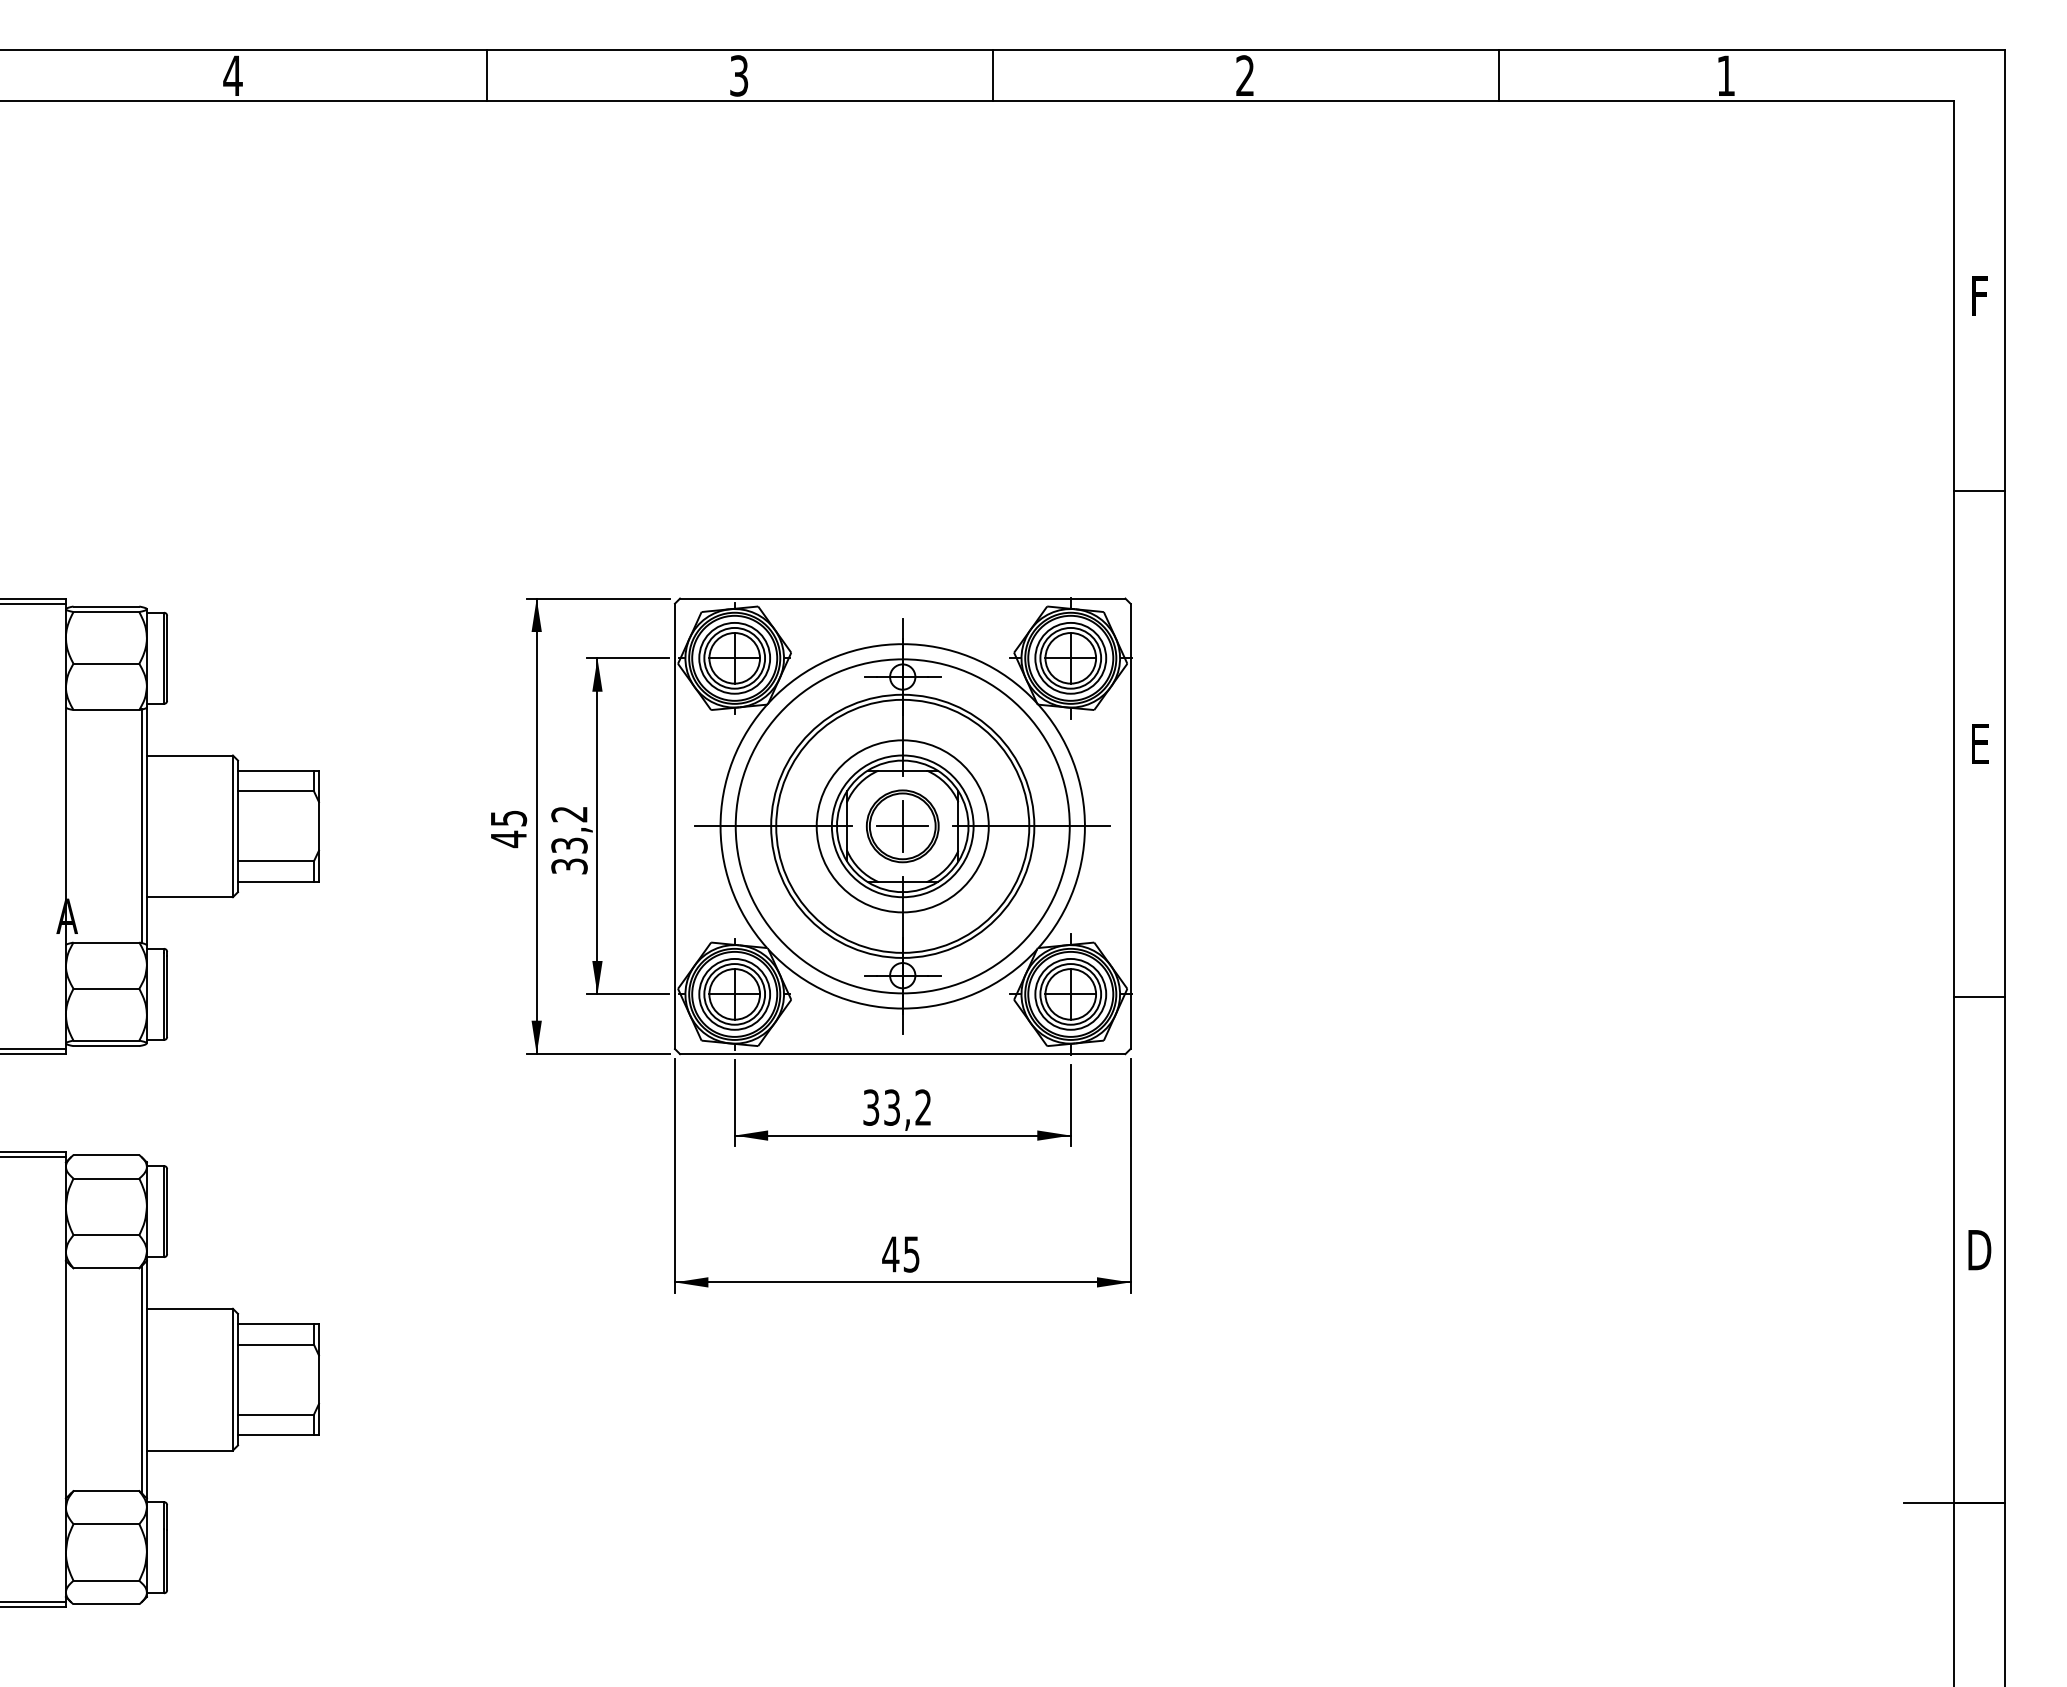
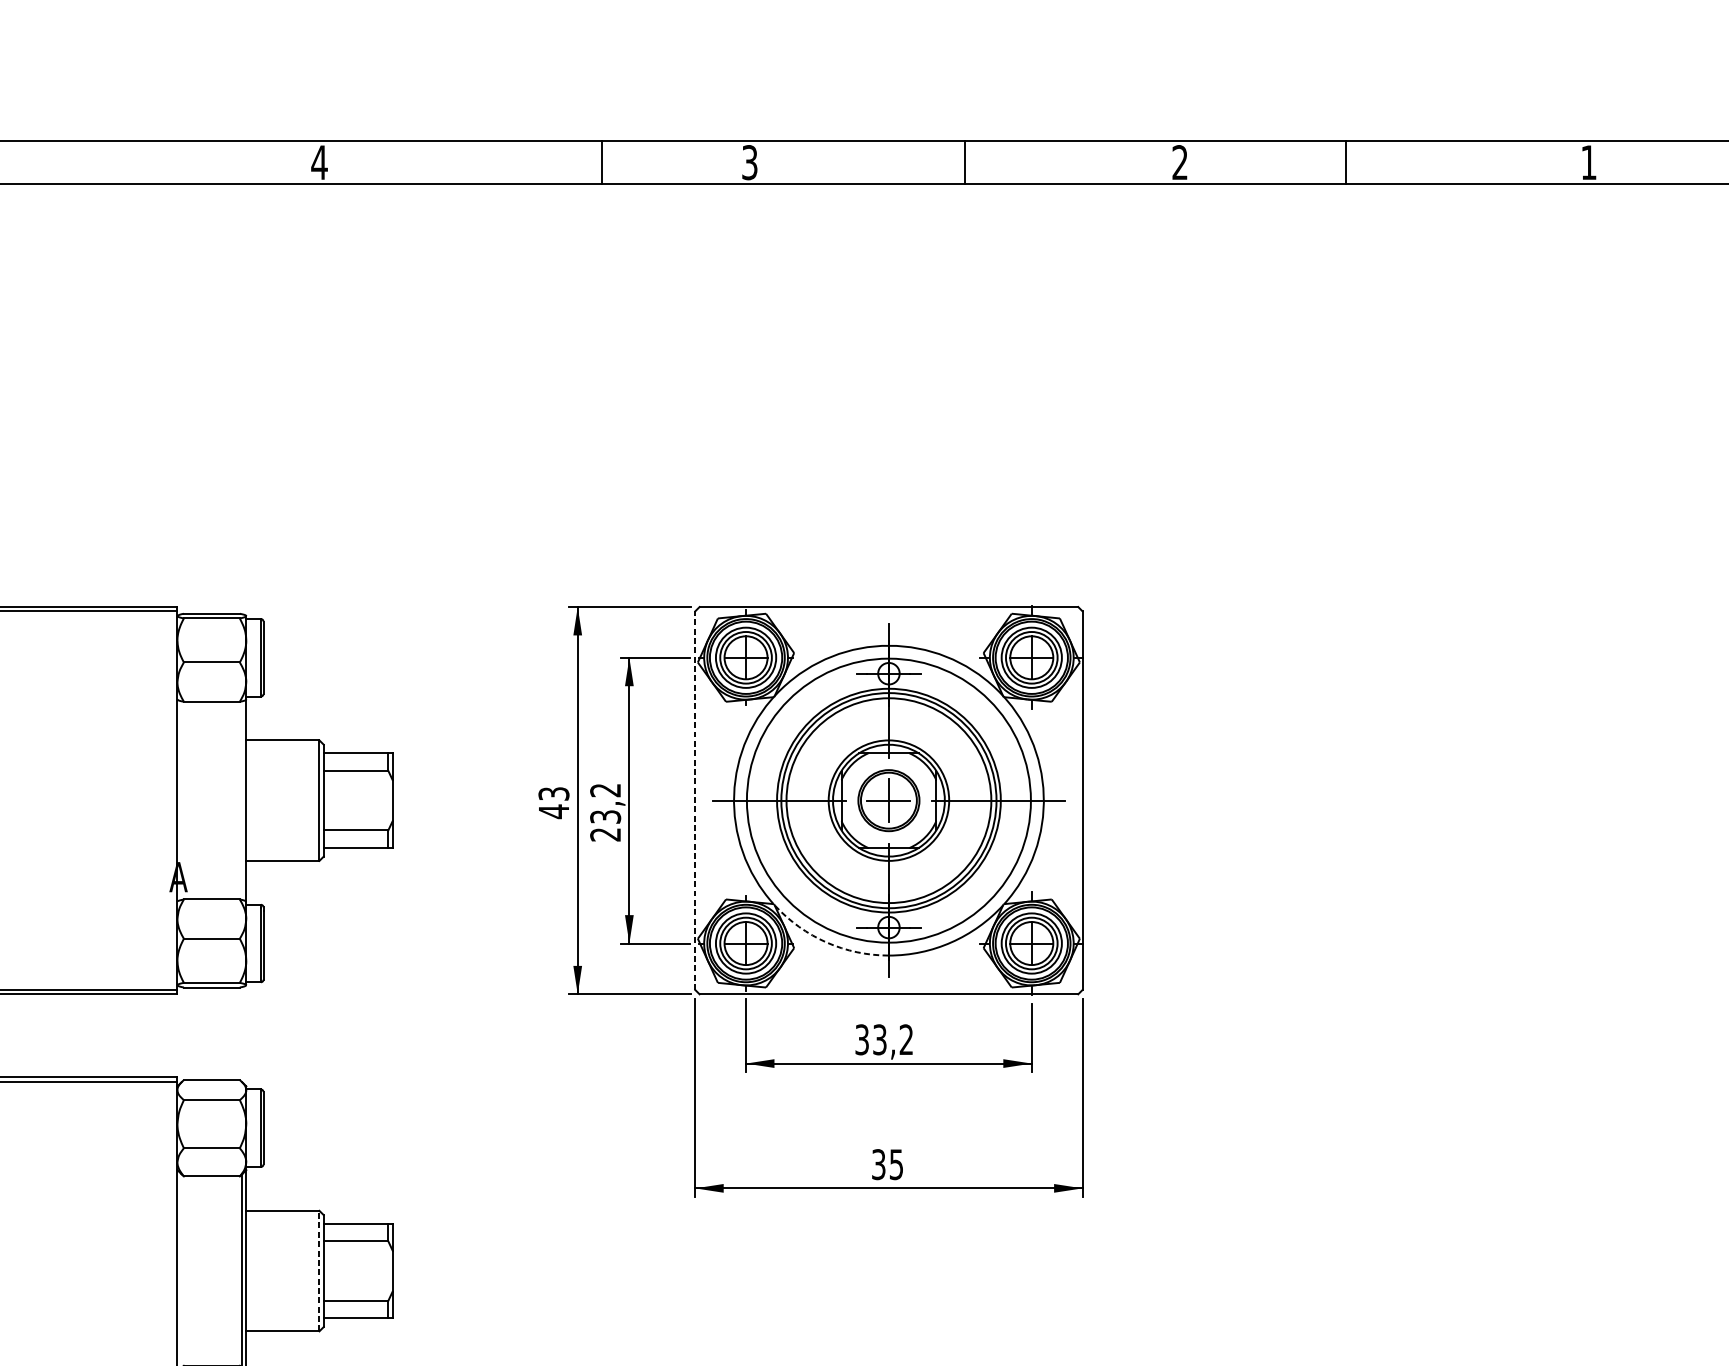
line: (486, 75) -> (602, 162), moved
line: (1498, 75) -> (1346, 162), moved
text: (508, 817) -> (553, 793), 45 -> 43
line: (141, 825) -> (241, 799), removed
line: (675, 826) -> (695, 800), solid -> dashed
circle: (902, 826) -> (888, 800), size x1.4
text: (569, 866) -> (605, 834), 33,2 -> 23,2
arc: (829, 993) -> (826, 942), solid -> dashed
text: (890, 1254) -> (878, 1164), 45 -> 35
line: (232, 1379) -> (319, 1270), solid -> dashed

